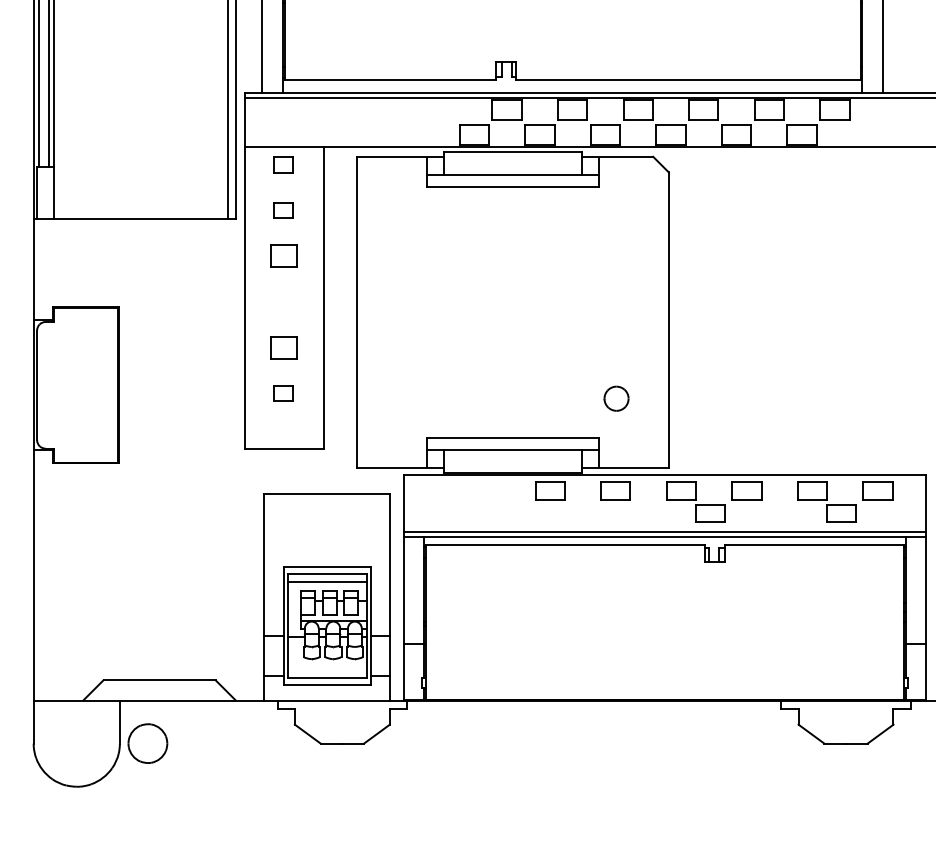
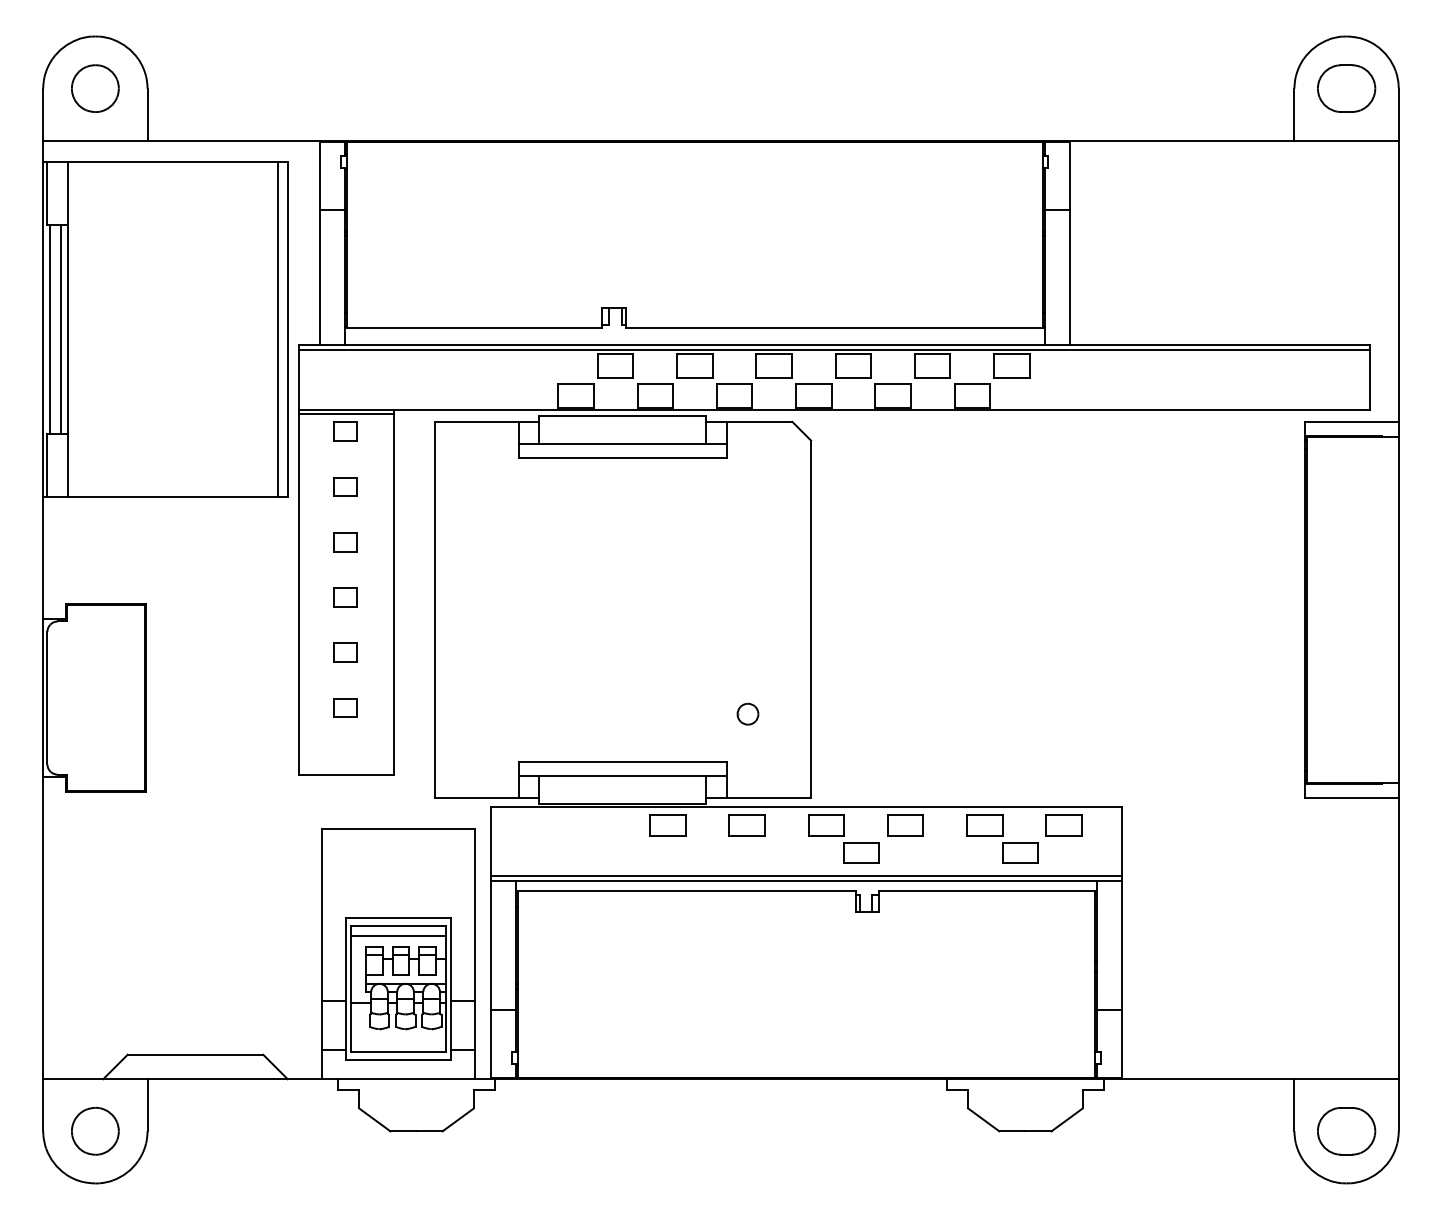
line: (284, 150) -> (346, 414), added
part: (283, 256) -> (345, 542), size x0.71
part: (283, 302) -> (345, 597), added
part: (283, 347) -> (345, 652), size x0.71
part: (616, 398) -> (747, 713), size x0.71
part: (148, 742) -> (95, 1130), moved

